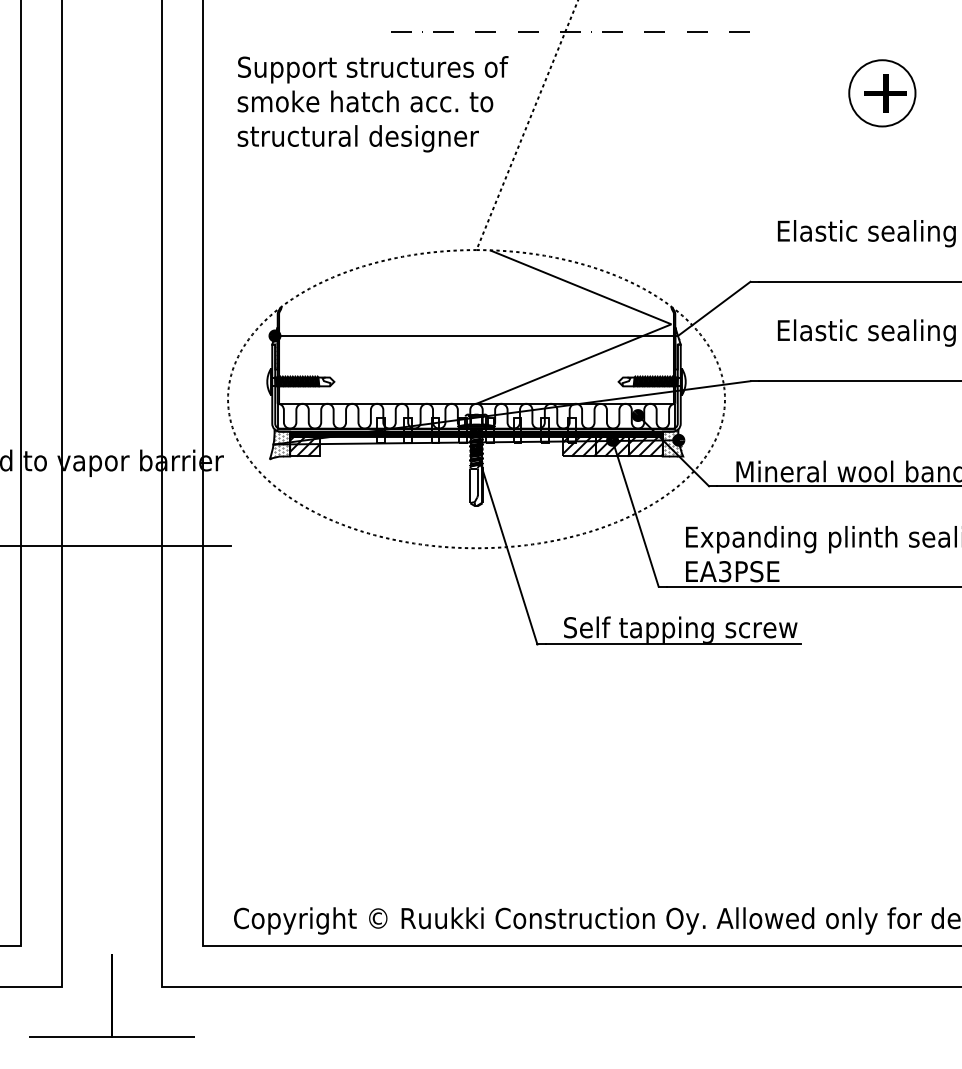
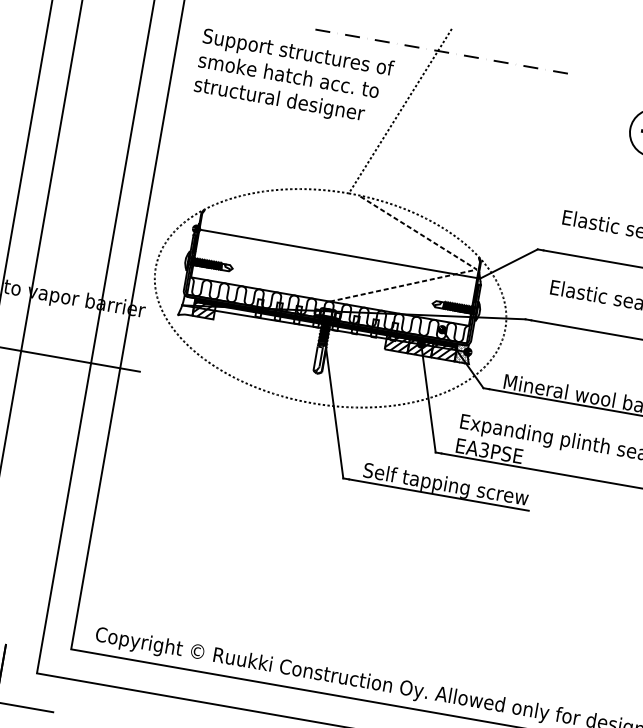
line: (664, 326) -> (471, 270), solid -> dashed
hatch: (278, 444) -> (185, 305), removed

